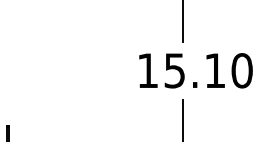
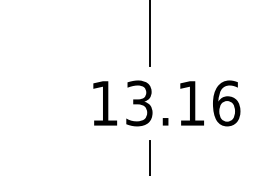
text: (208, 70) -> (182, 103), 15.10 -> 13.16

